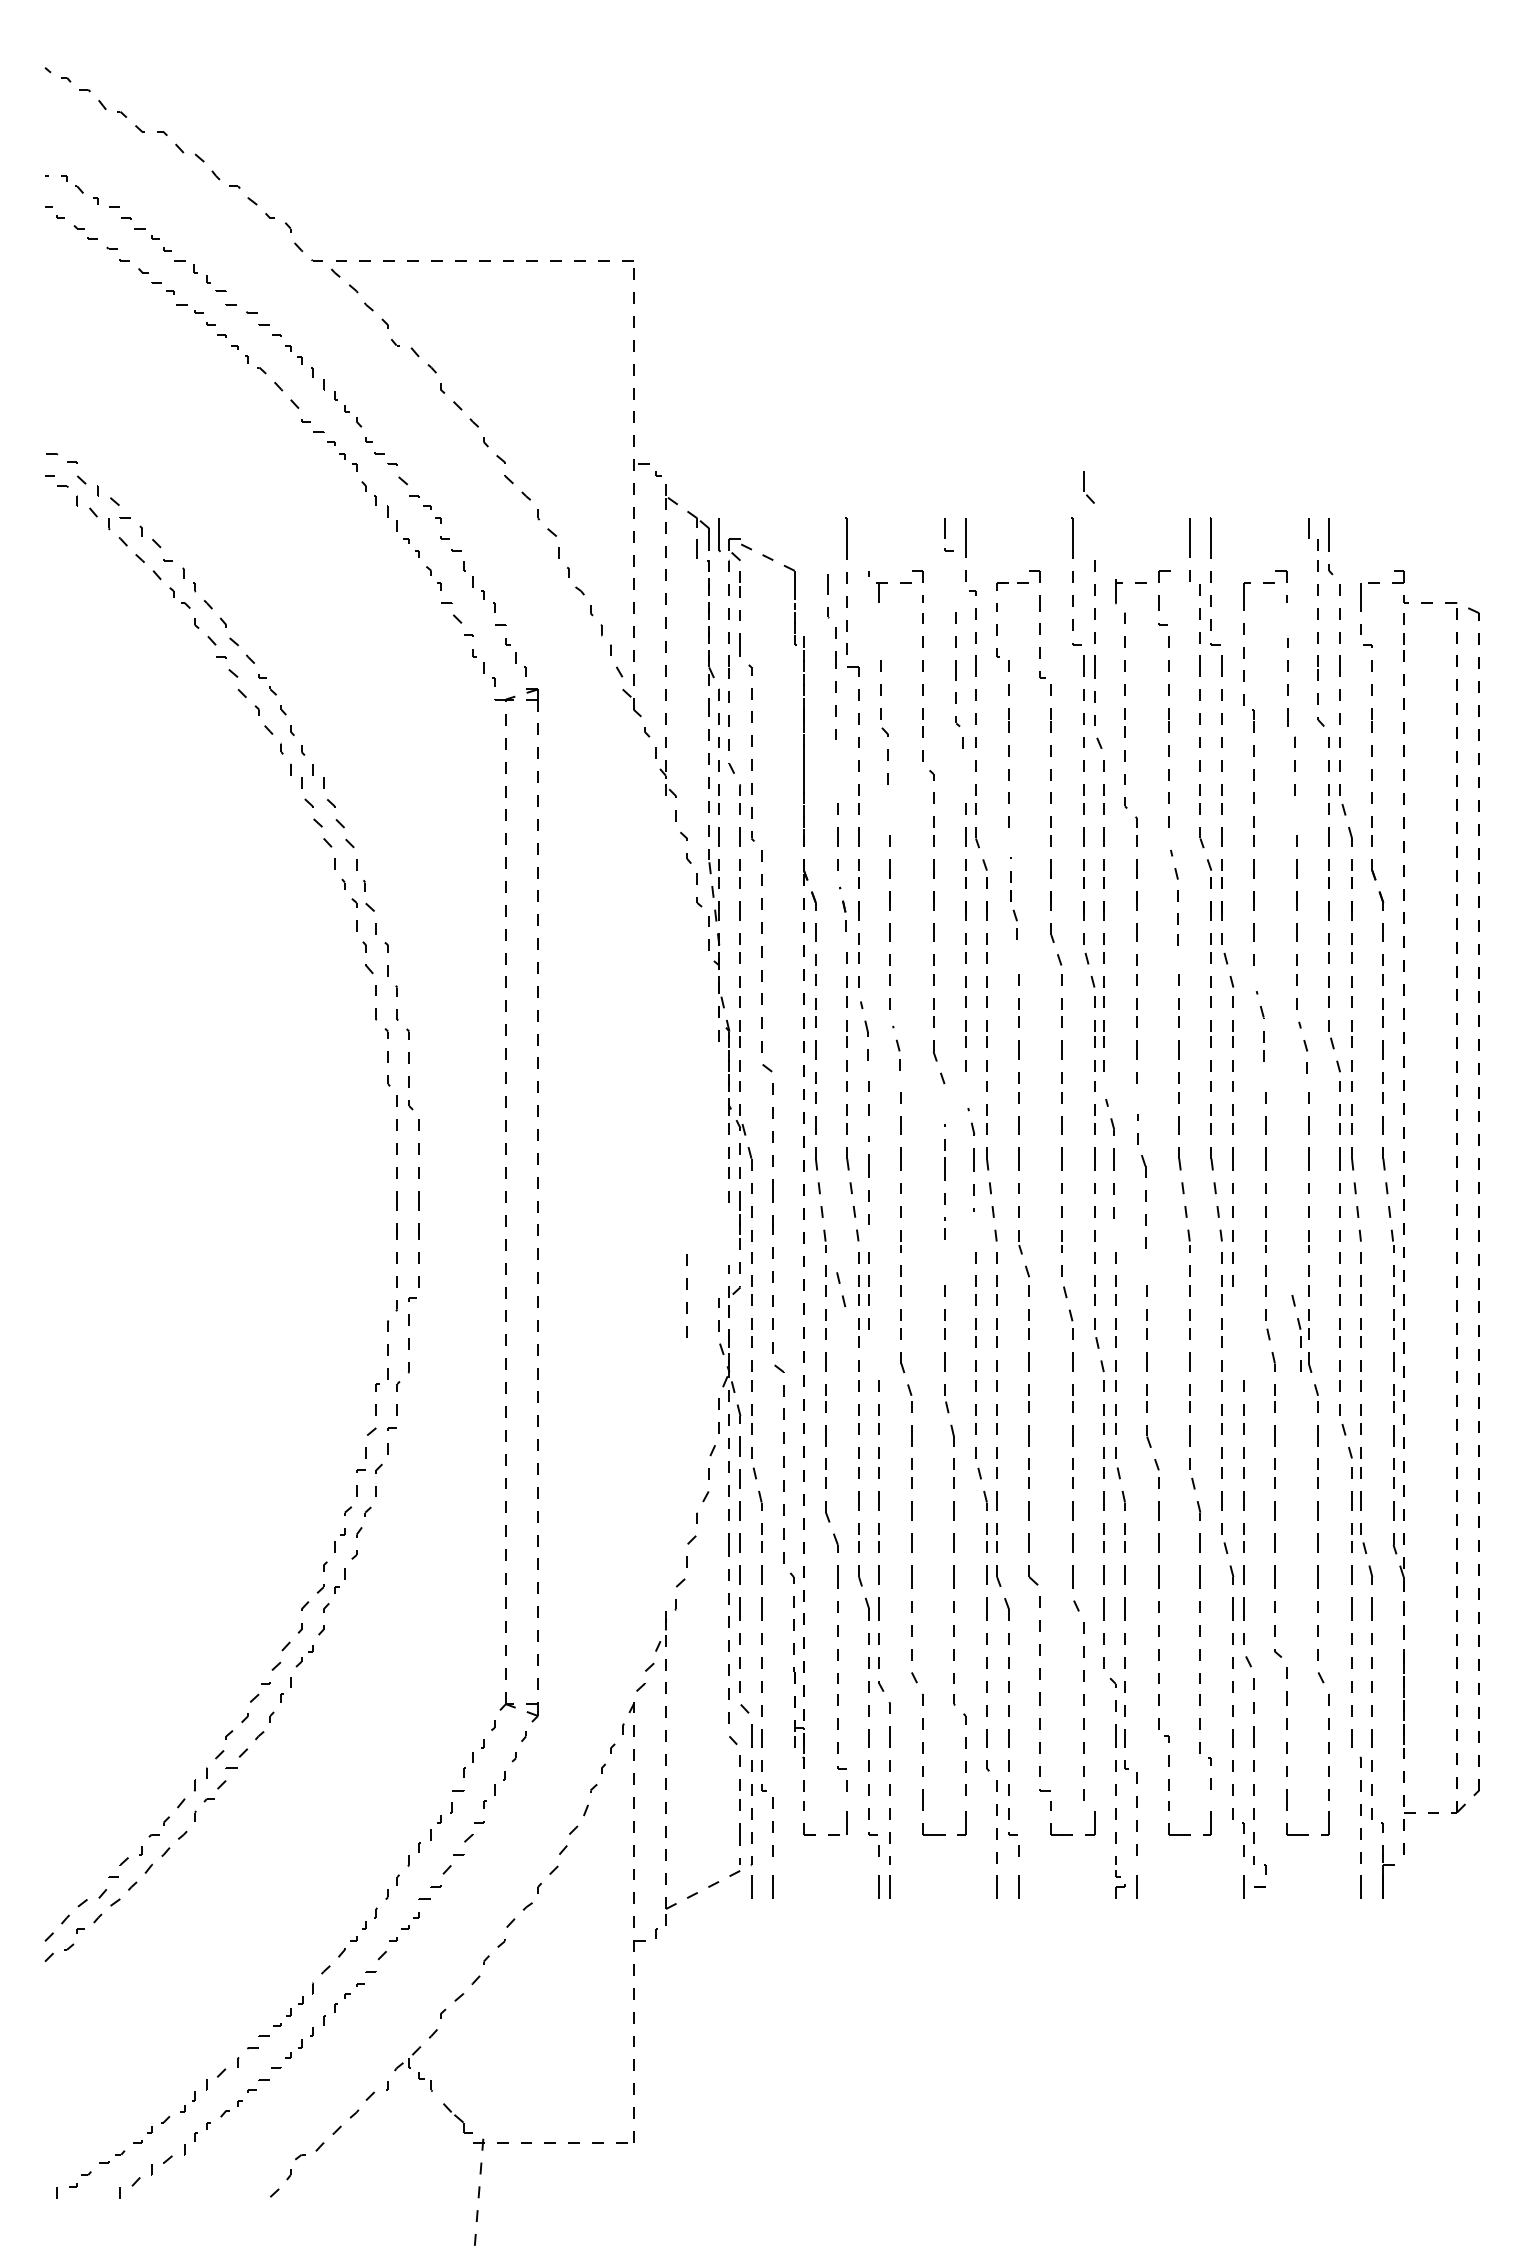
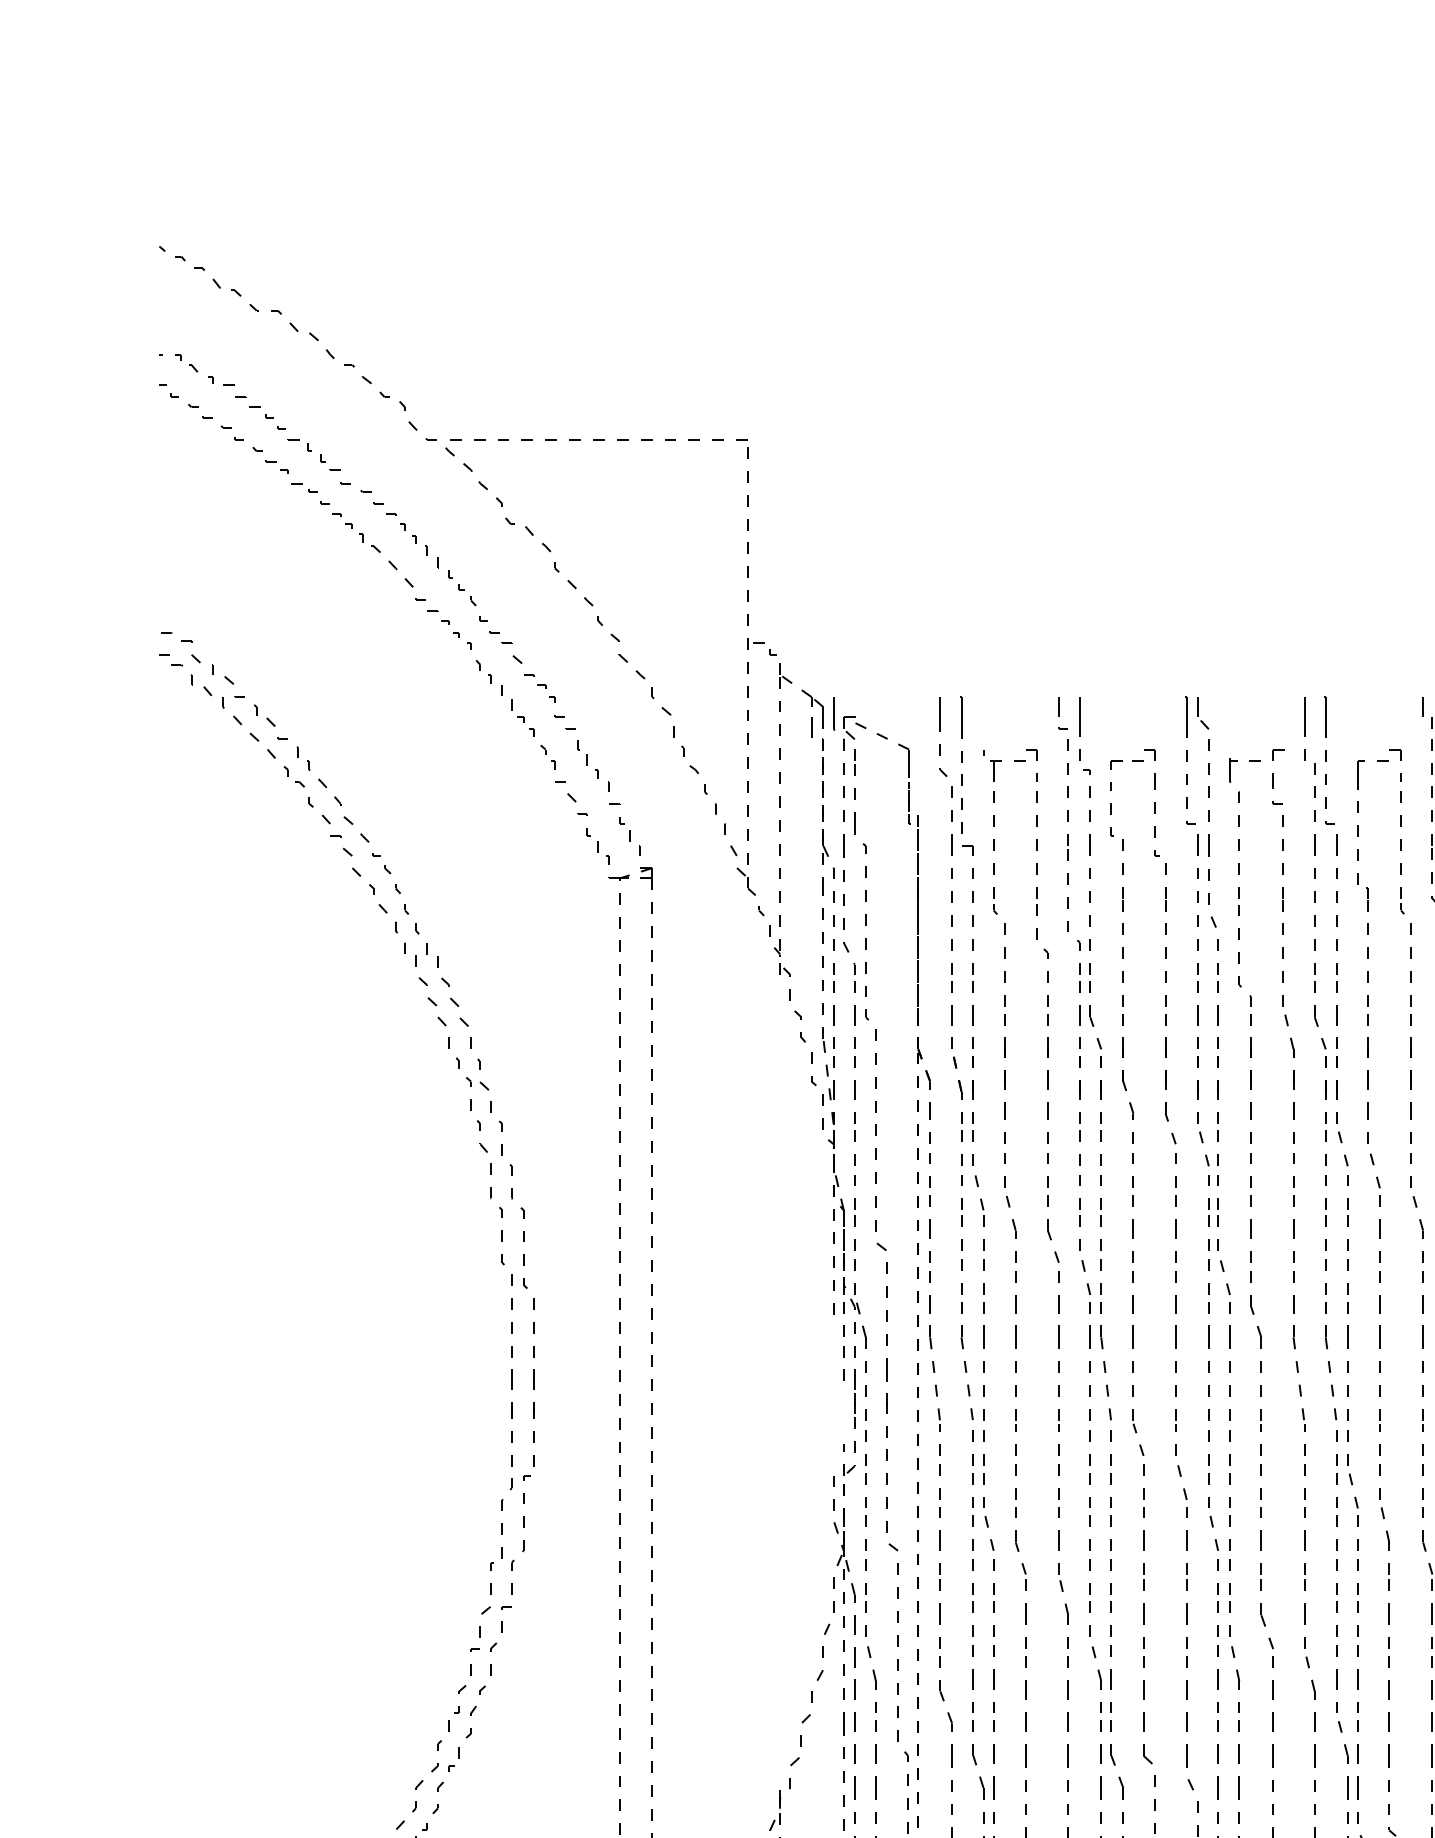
part: (1088, 487) -> (1202, 713), moved
part: (831, 656) -> (945, 835), size x1.67
part: (959, 677) -> (1073, 856), size x1.67
part: (884, 720) -> (998, 899), size x1.67
part: (1291, 720) -> (1405, 899), size x1.43
part: (1013, 900) -> (1127, 1079), size x1.67
part: (1174, 900) -> (1288, 1079), size x1.43
part: (842, 911) -> (956, 1090), size x1.67
part: (1260, 1029) -> (1374, 1208), size x1.67
part: (864, 1033) -> (978, 1212), size x1.43
part: (896, 1050) -> (1010, 1229), size x1.67
part: (1303, 1050) -> (1417, 1229), size x1.43
part: (971, 1161) -> (1085, 1340), size x1.67
part: (1110, 1161) -> (1224, 1340), size x1.43
part: (868, 1182) -> (982, 1361), size x1.43
part: (944, 1184) -> (1058, 1363), size x1.67
part: (1141, 1184) -> (1255, 1363), size x1.43
line: (840, 1283) -> (988, 1527), moved
line: (686, 1289) -> (832, 1267), moved
part: (1296, 1333) -> (1353, 1512), moved

